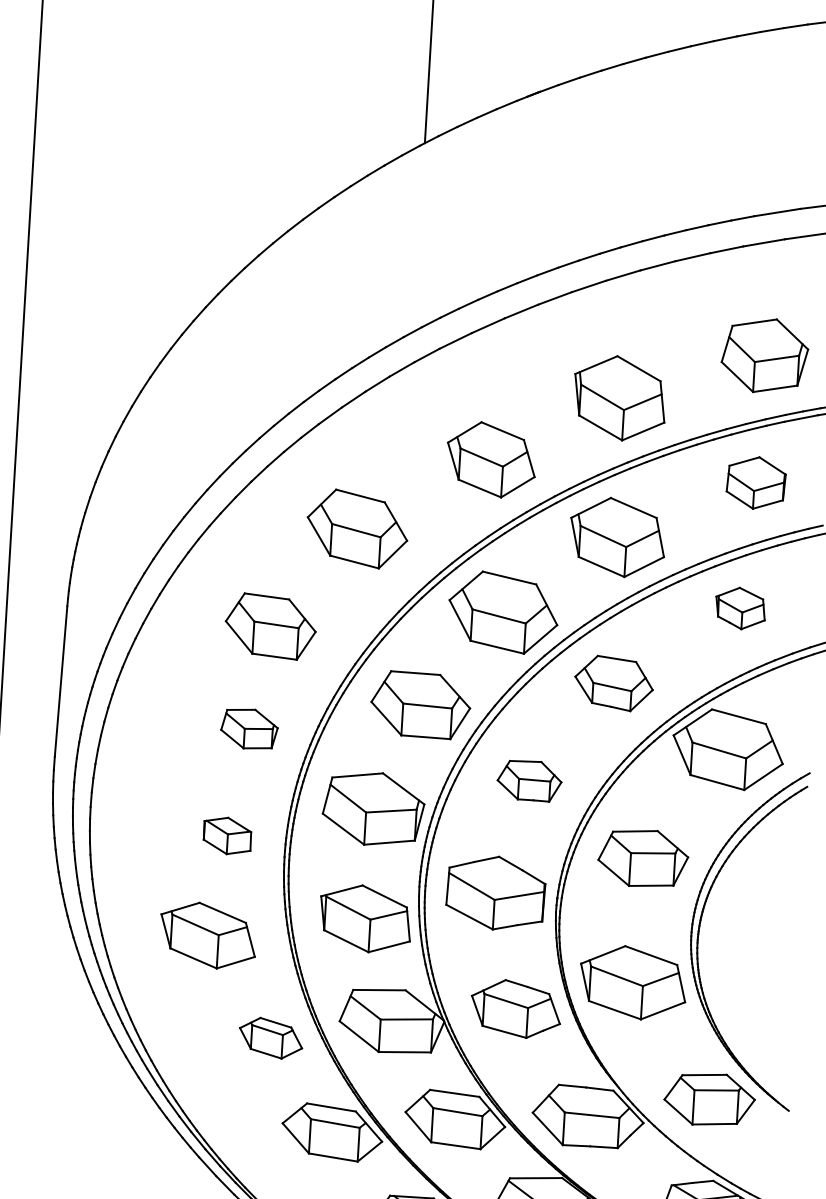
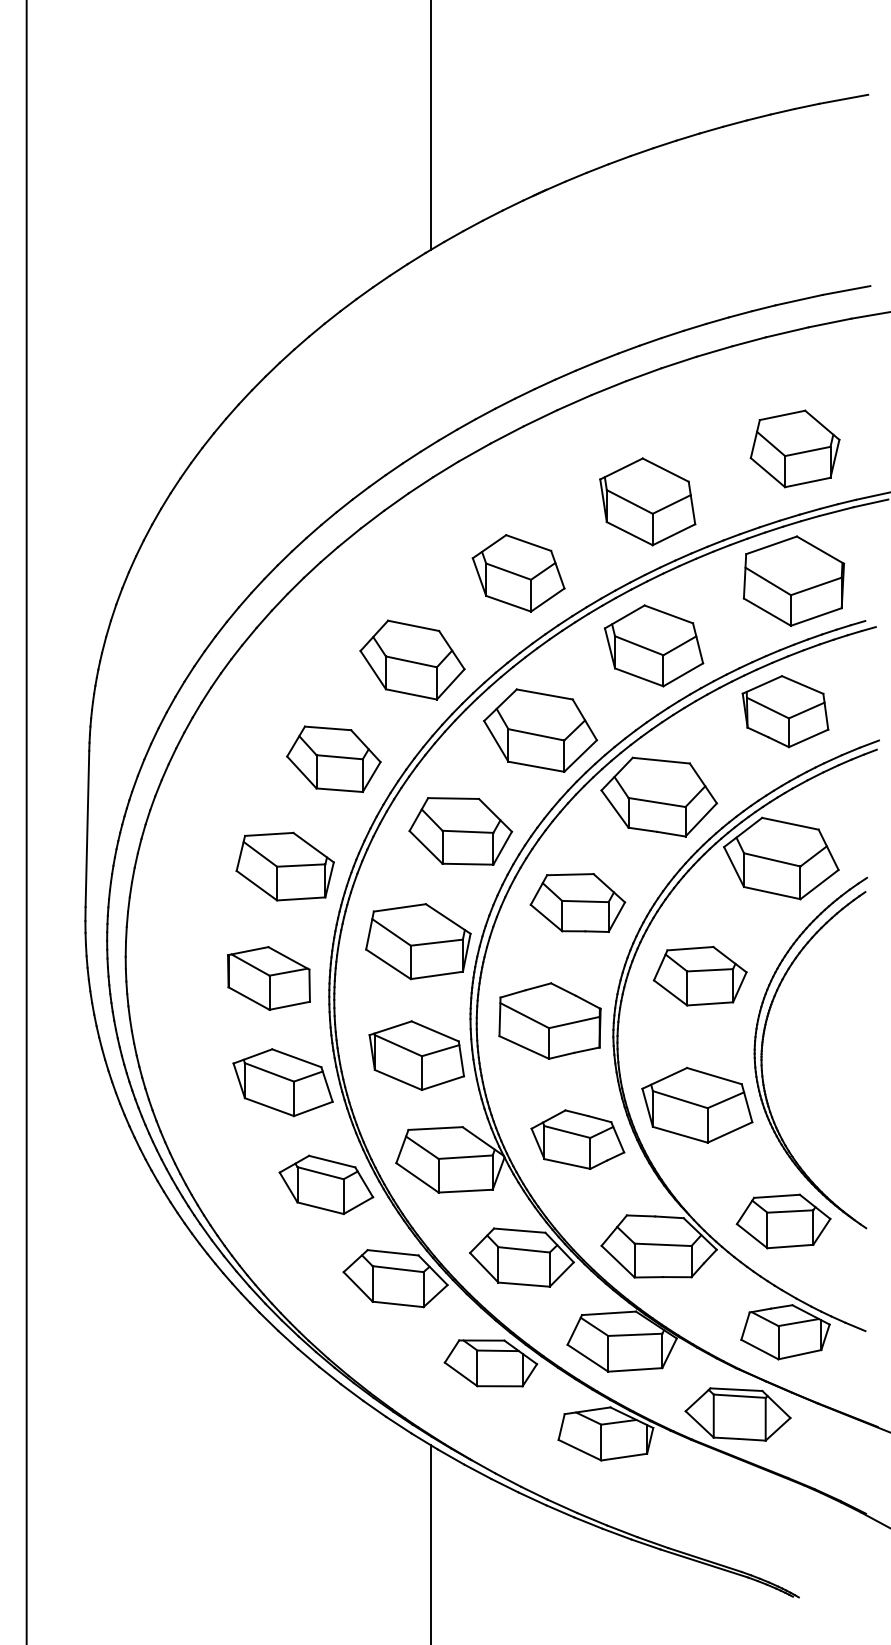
part: (755, 482) -> (793, 580), size x1.67
part: (357, 528) -> (412, 659), moved
part: (740, 608) -> (785, 711), size x1.67
part: (270, 625) -> (333, 758), moved
part: (614, 682) -> (659, 796), size x1.43
part: (248, 728) -> (284, 866), size x1.67
part: (529, 780) -> (577, 902), size x1.43
part: (227, 835) -> (268, 978), size x1.67
part: (207, 935) -> (282, 1082), moved
part: (271, 1037) -> (326, 1184), size x1.43

